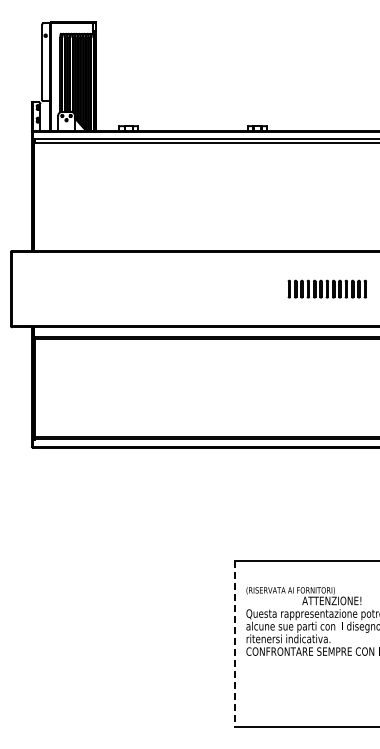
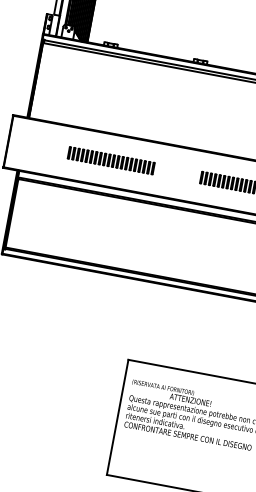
part: (159, 288) -> (111, 160), added
line: (235, 643) -> (118, 417), dashed -> solid

